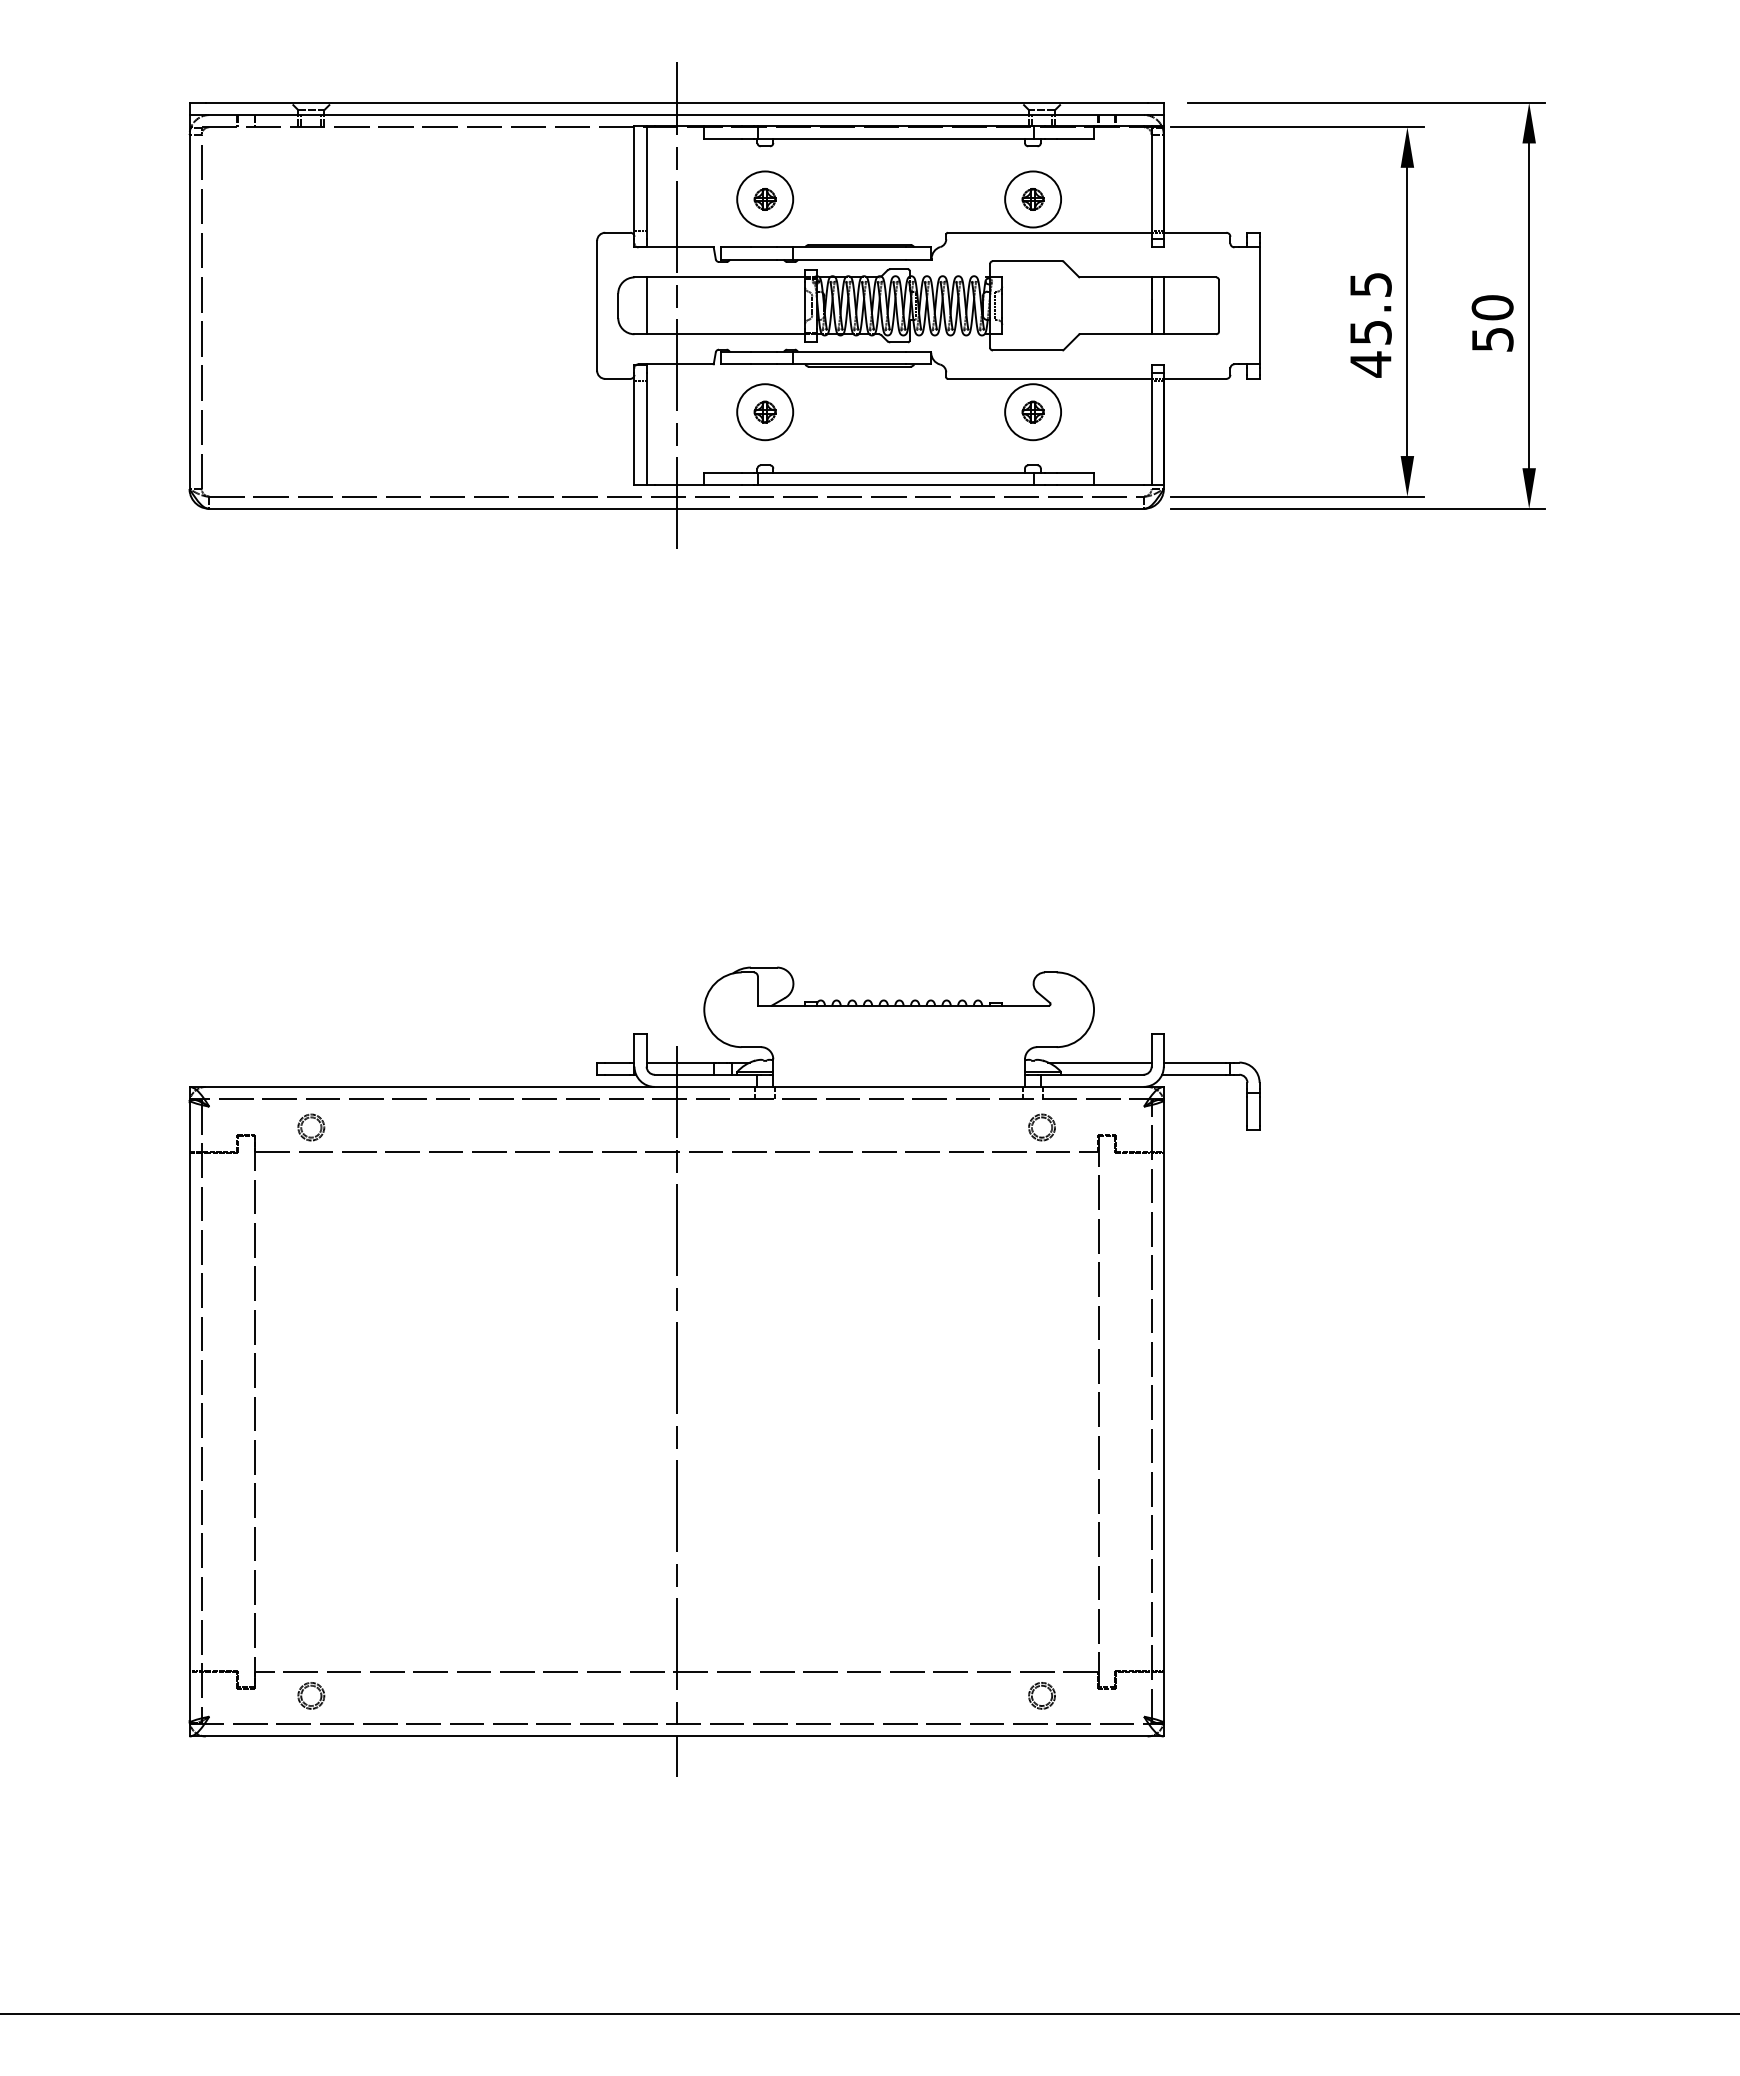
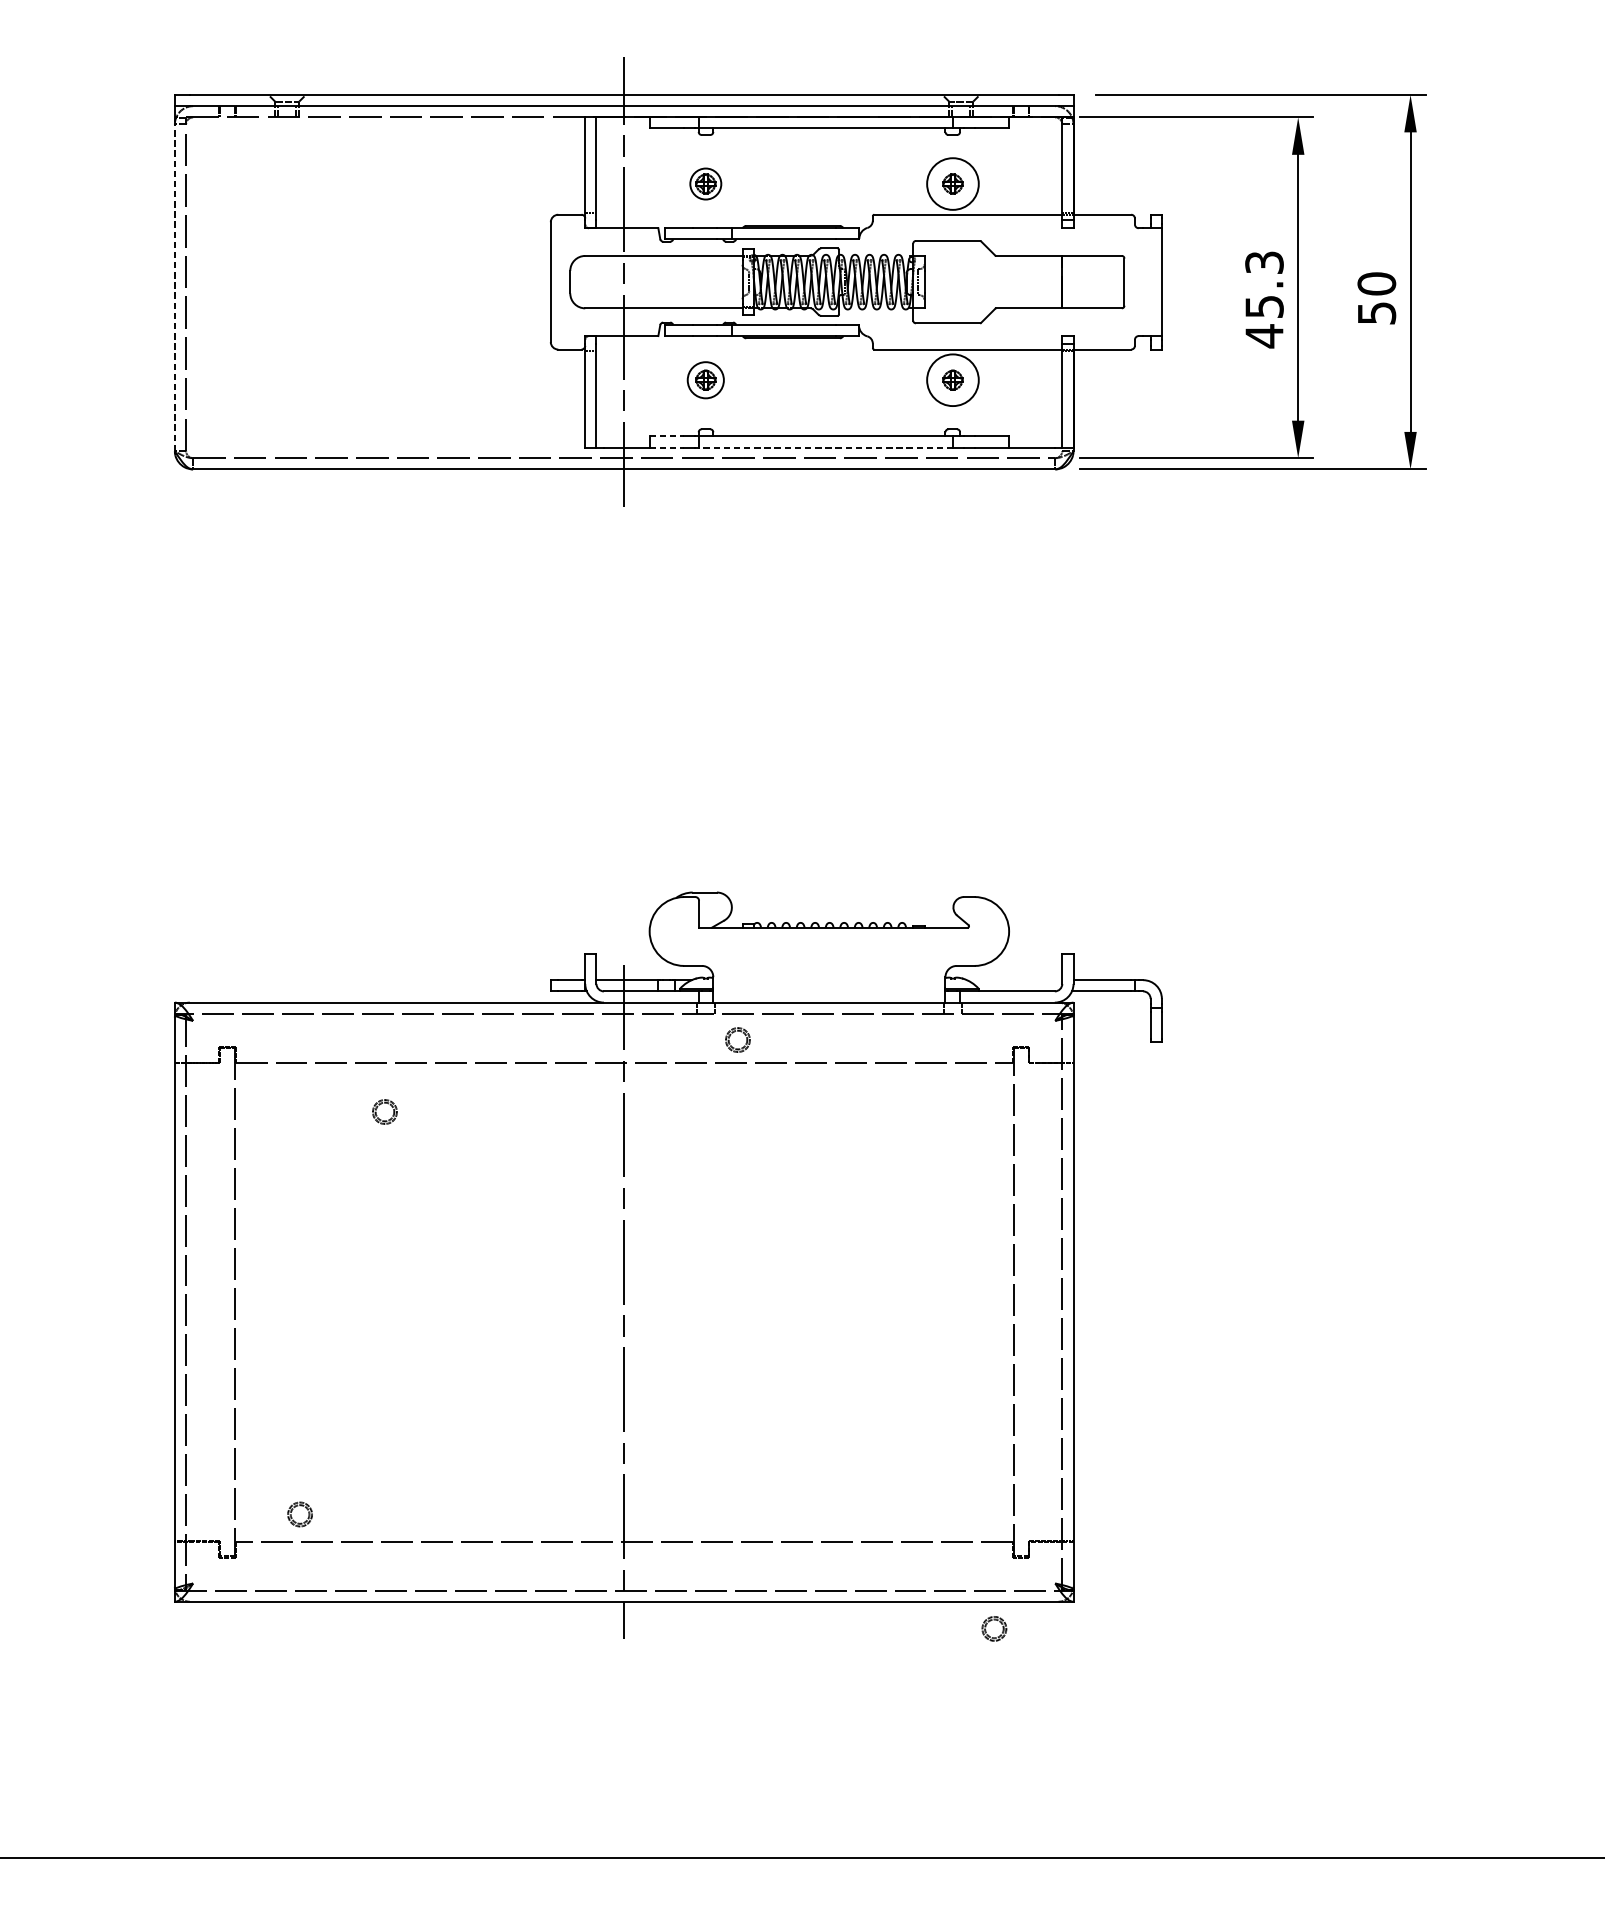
circle: (765, 199) -> (706, 184), size x0.6
text: (1370, 284) -> (1264, 262), 45.5 -> 45.3
line: (646, 305) -> (596, 281), removed
line: (1163, 305) -> (1073, 281), removed
line: (189, 311) -> (174, 287), solid -> dashed
circle: (765, 412) -> (706, 380), size x0.7
line: (722, 473) -> (666, 436), solid -> dashed
line: (722, 485) -> (666, 447), solid -> dashed
line: (895, 485) -> (826, 447), solid -> dashed
line: (1099, 1062) -> (1014, 980), removed
part: (1033, 1125) -> (730, 1038), moved
part: (311, 1127) -> (385, 1112), moved
part: (1033, 1693) -> (986, 1626), moved
part: (311, 1695) -> (300, 1514), moved

